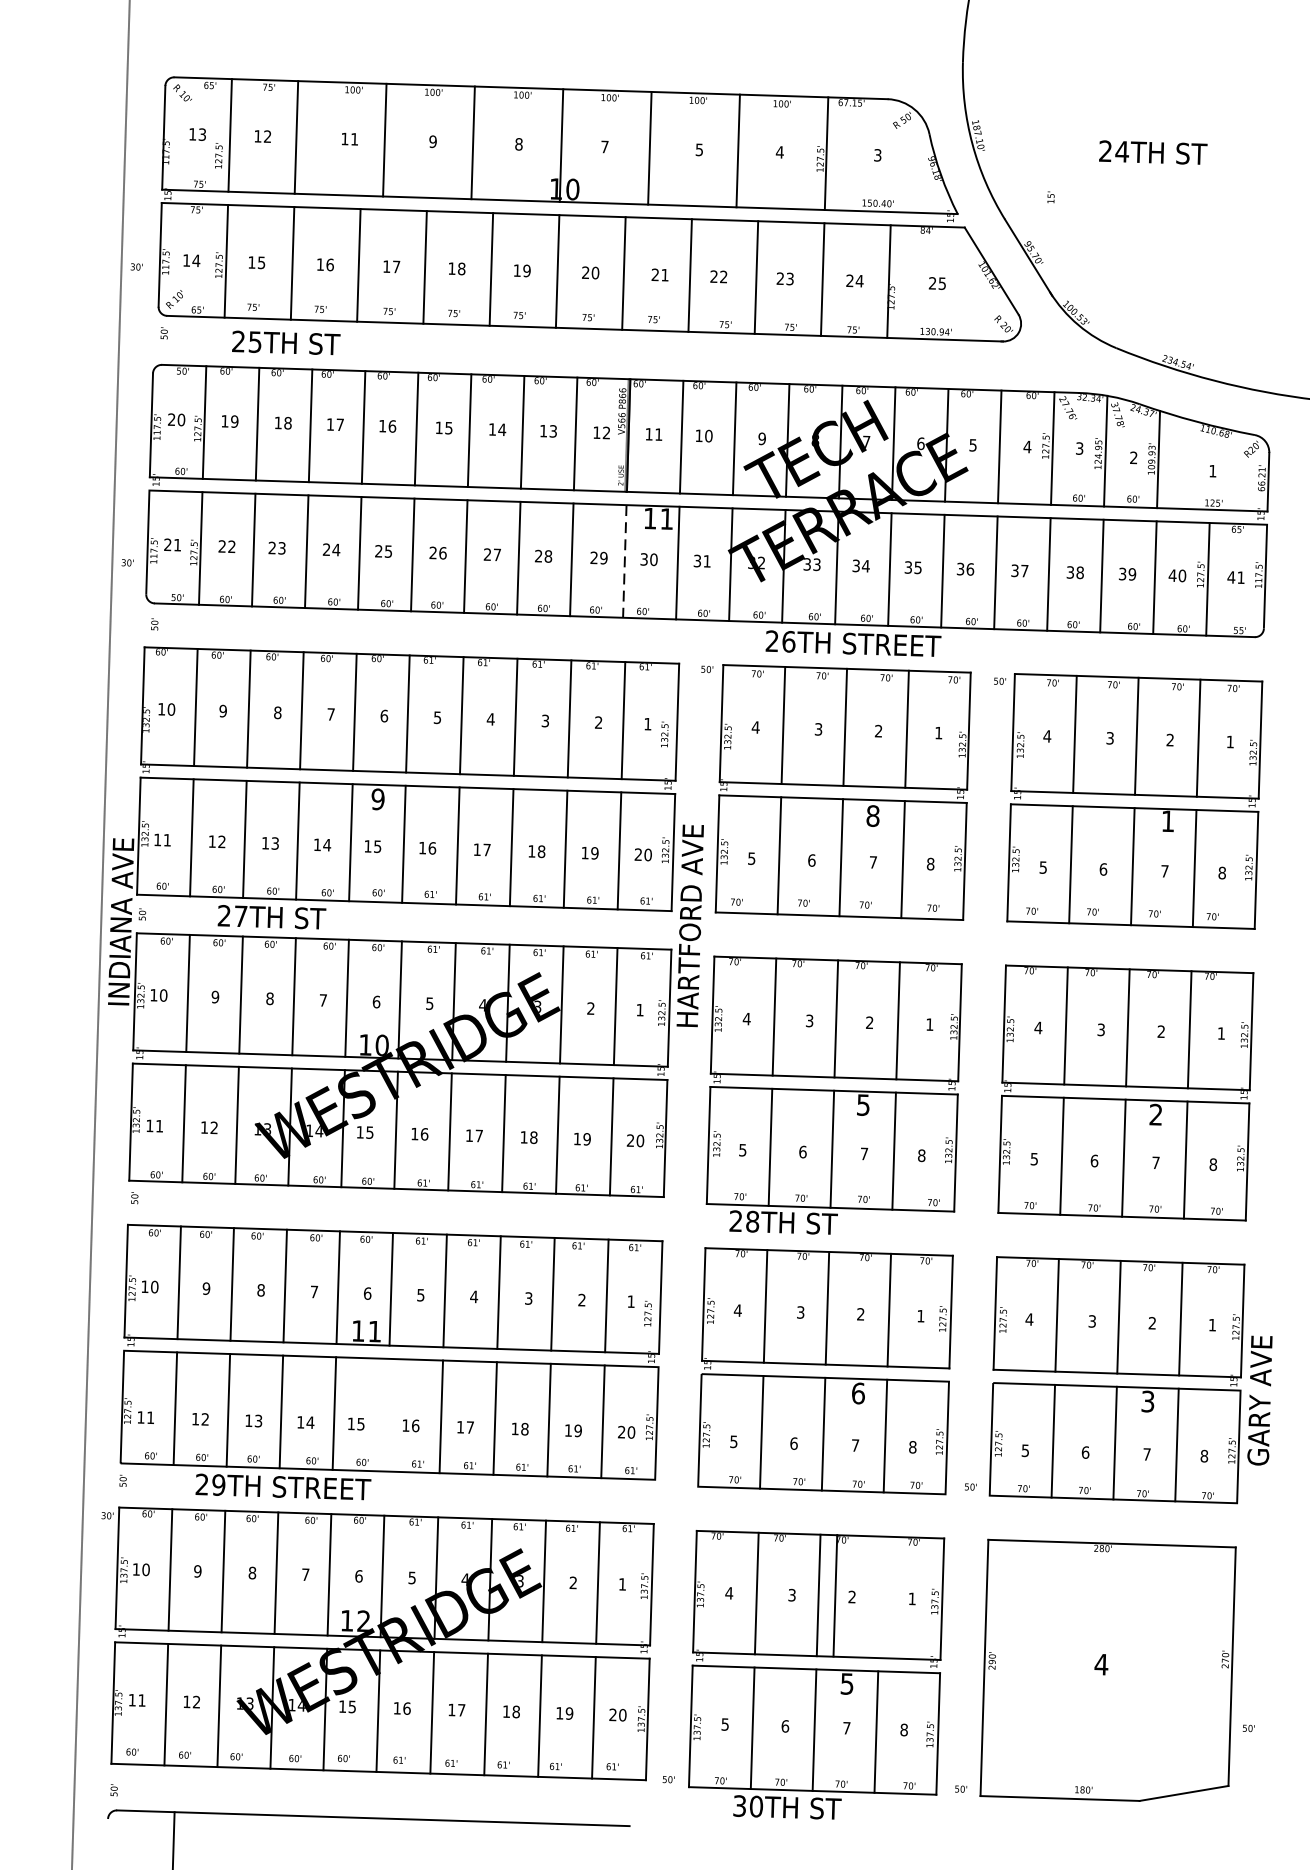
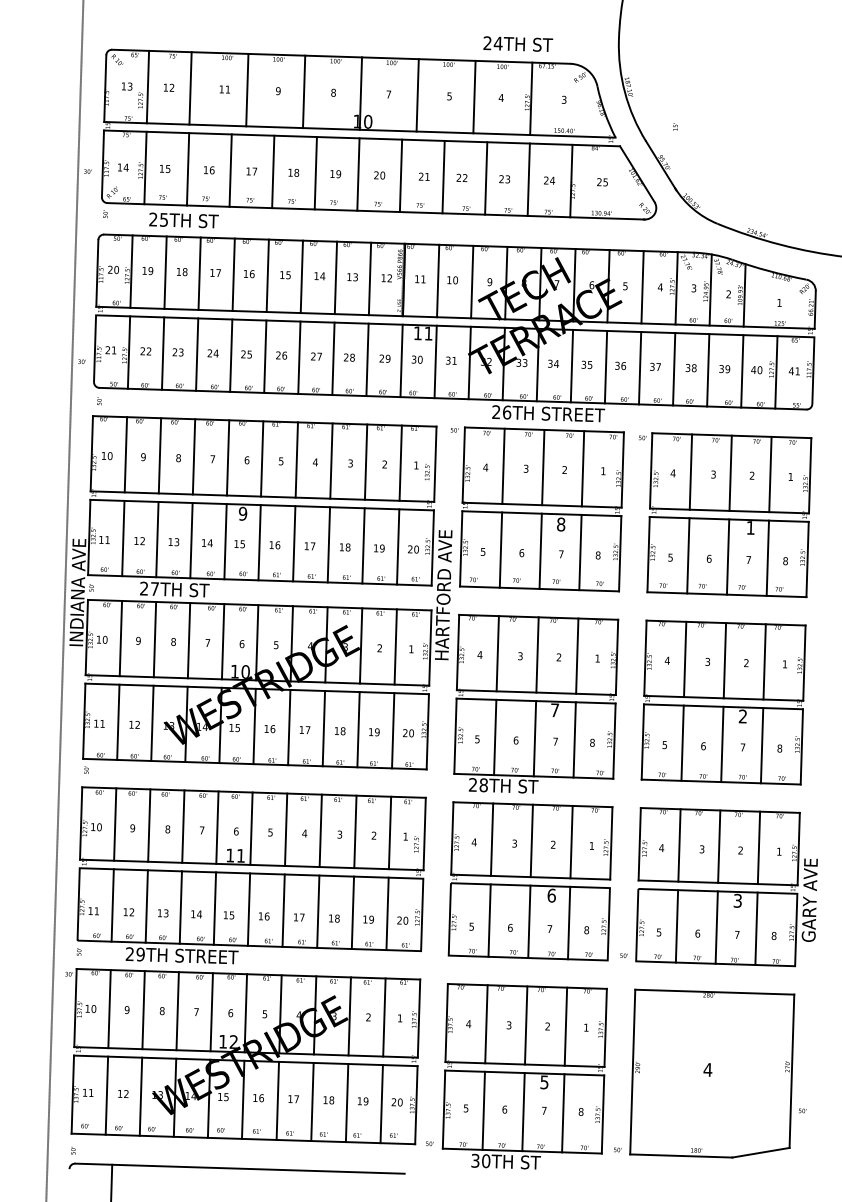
text: (1153, 151) -> (518, 43), moved
line: (624, 562) -> (401, 361), dashed -> solid
text: (862, 1105) -> (554, 710), 5 -> 7
line: (386, 1414) -> (248, 909), added
line: (834, 1595) -> (565, 1026), moved

